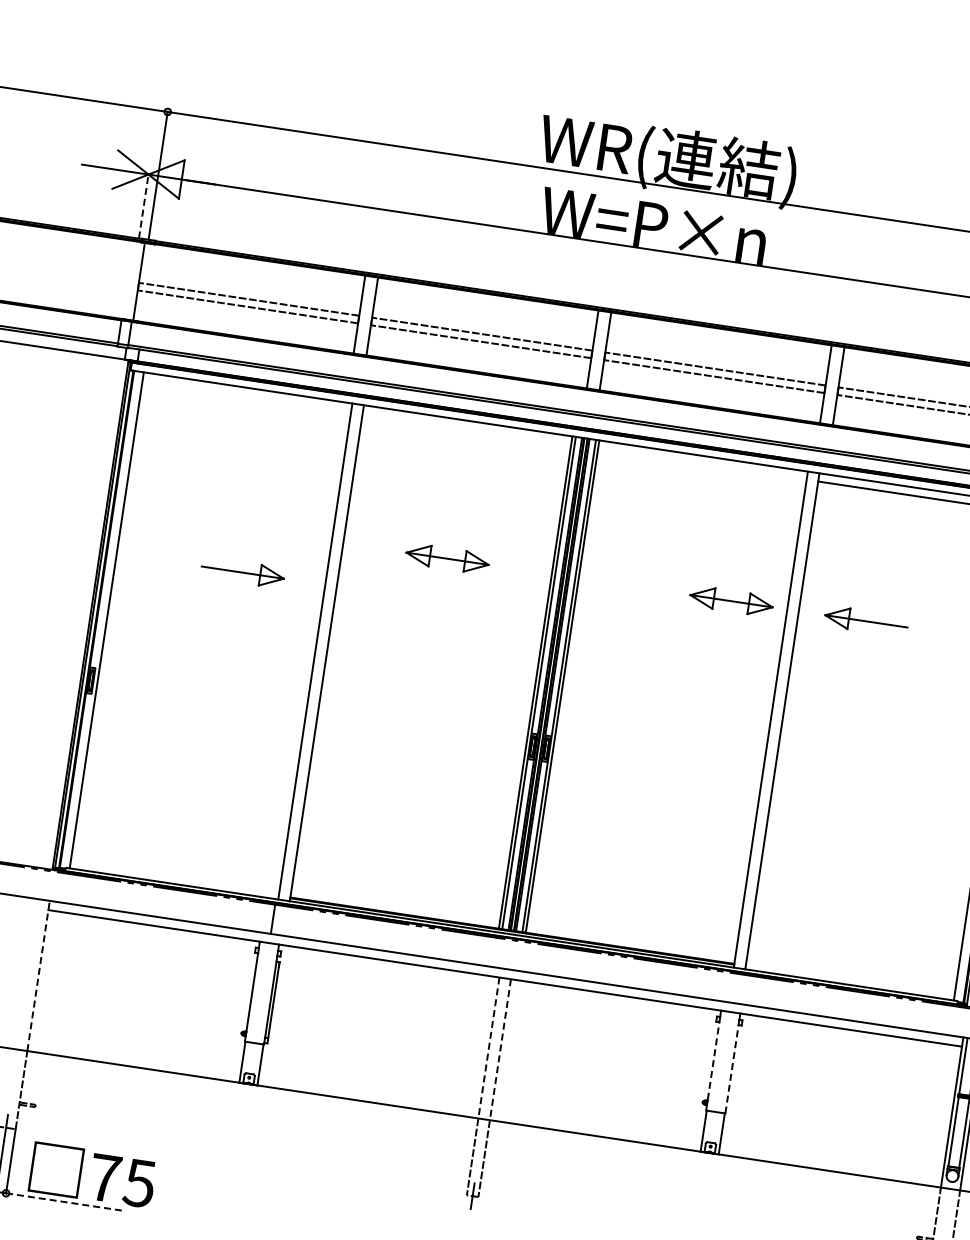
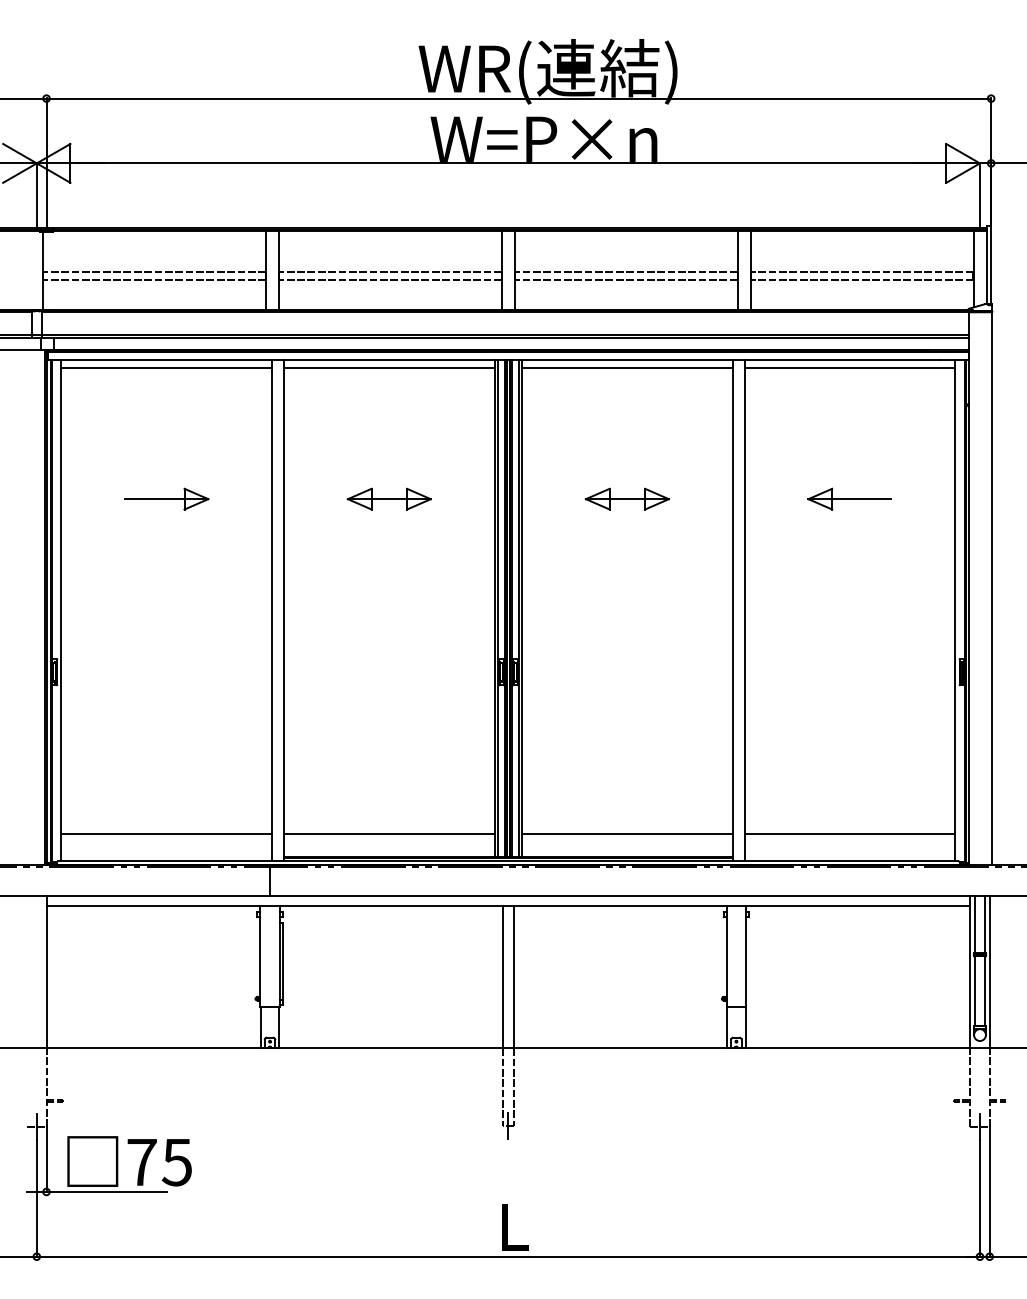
line: (143, 206) -> (36, 195), dashed -> solid
line: (246, 395) -> (166, 367), added
line: (466, 428) -> (388, 367), added
line: (701, 463) -> (626, 367), added
part: (242, 571) -> (166, 498), moved
part: (730, 600) -> (626, 498), moved
part: (866, 620) -> (849, 498), moved
line: (177, 856) -> (166, 833), added
line: (397, 889) -> (388, 833), added
line: (632, 924) -> (626, 833), added
line: (853, 957) -> (849, 833), added
line: (38, 976) -> (46, 972), dashed -> solid
line: (488, 1048) -> (502, 977), dashed -> solid
line: (500, 1050) -> (514, 977), dashed -> solid
line: (712, 1065) -> (726, 961), dashed -> solid
line: (732, 1068) -> (746, 961), dashed -> solid
line: (66, 1201) -> (107, 1191), dashed -> solid

